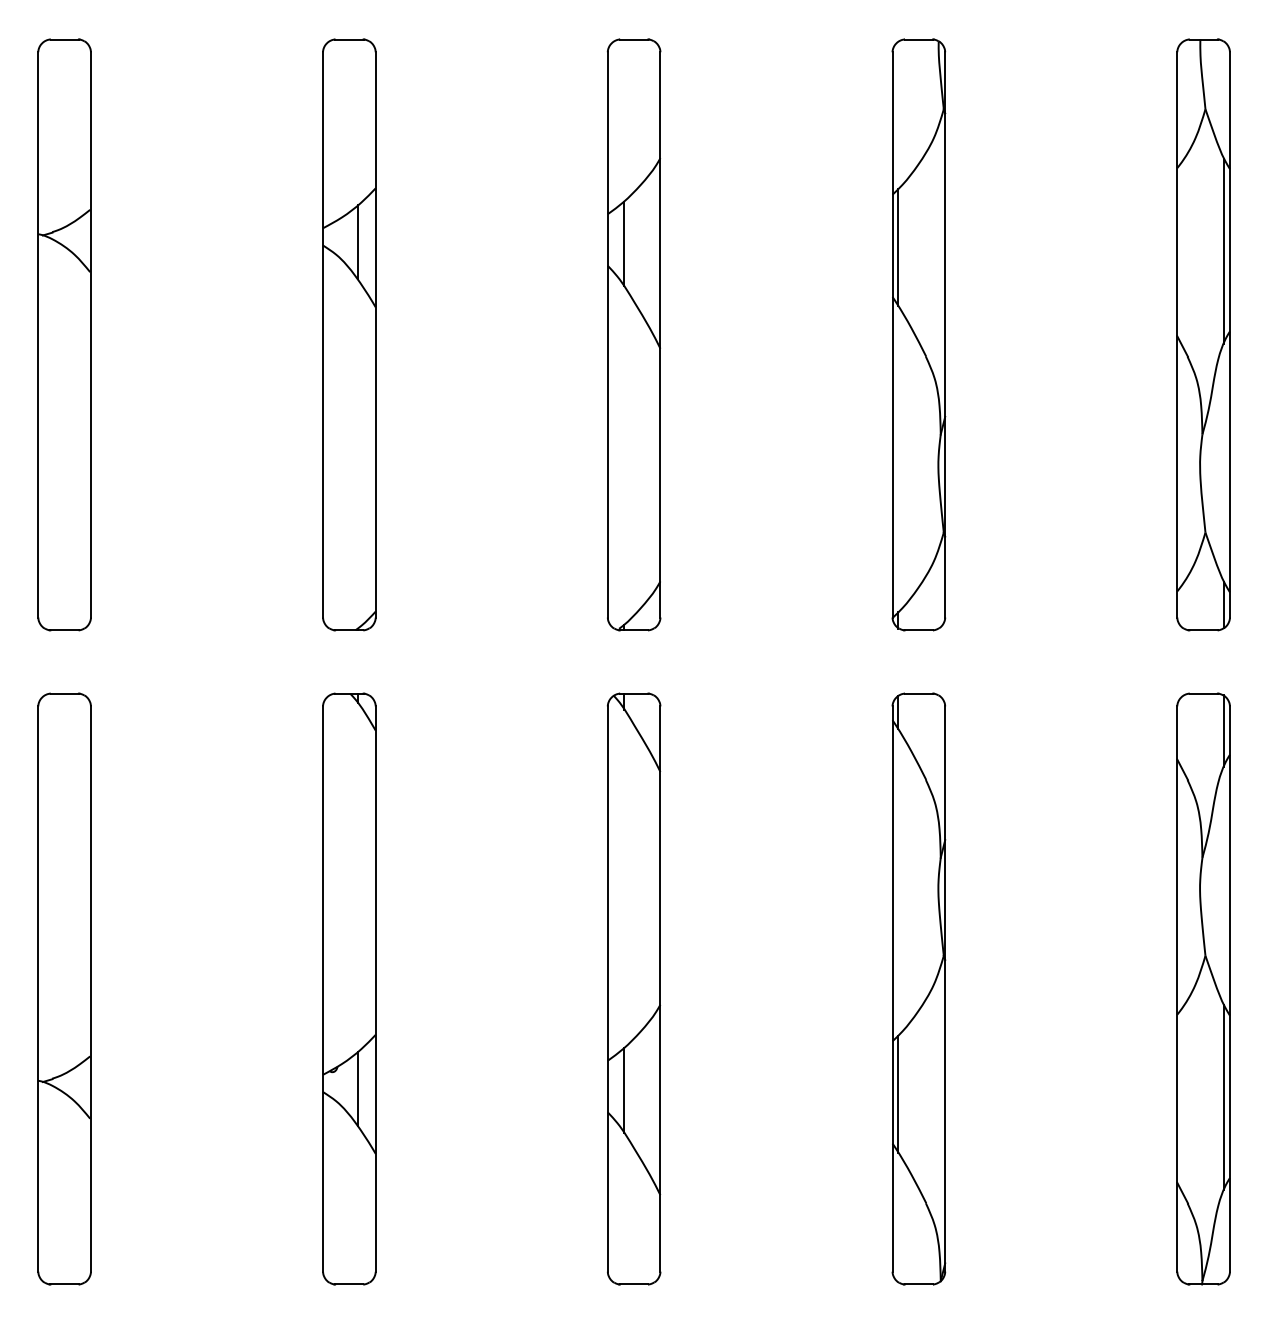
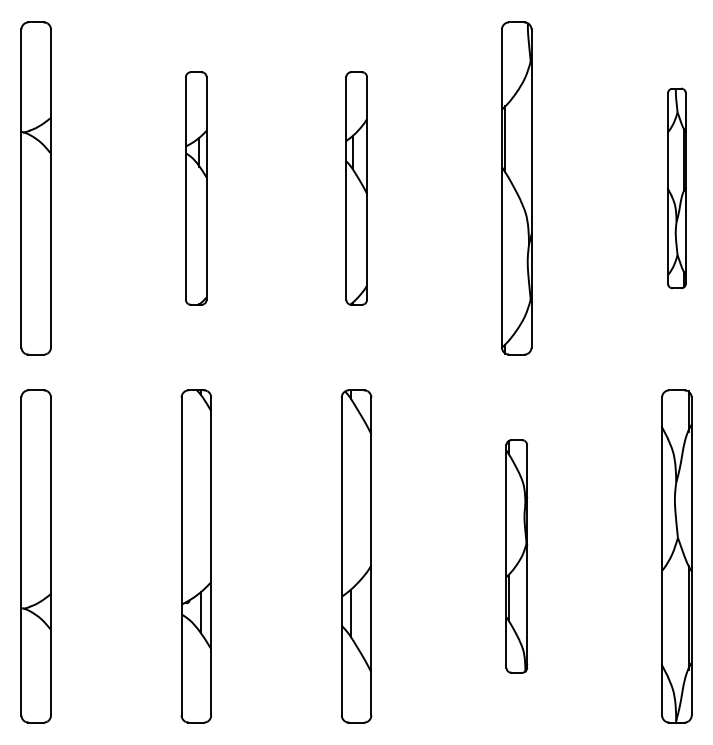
part: (347, 334) -> (195, 188), size x0.7
part: (634, 334) -> (356, 188), size x0.7
part: (1202, 334) -> (676, 188), size x0.6
part: (918, 989) -> (516, 556), size x0.7

